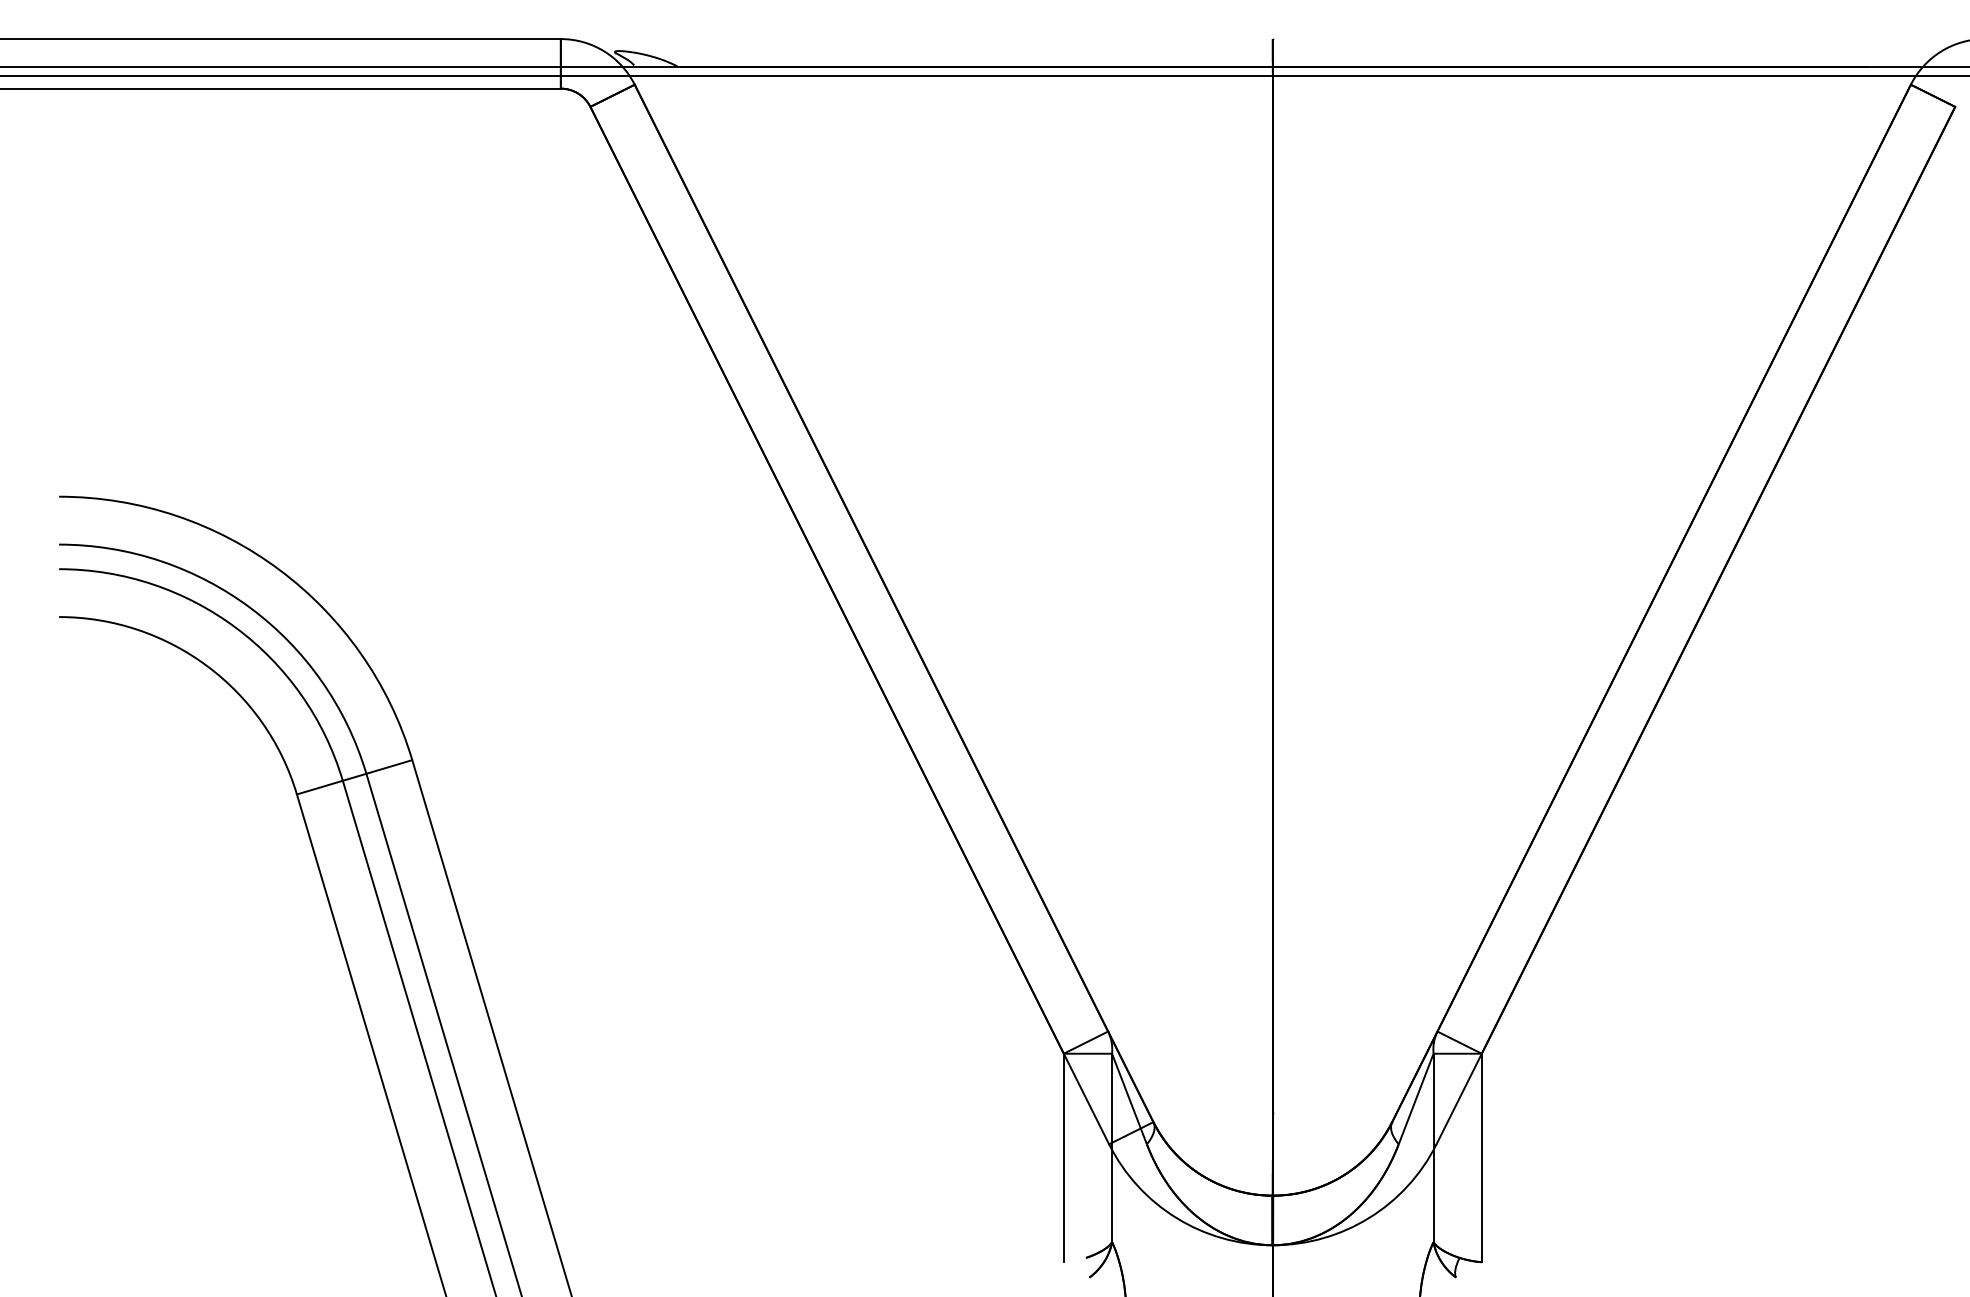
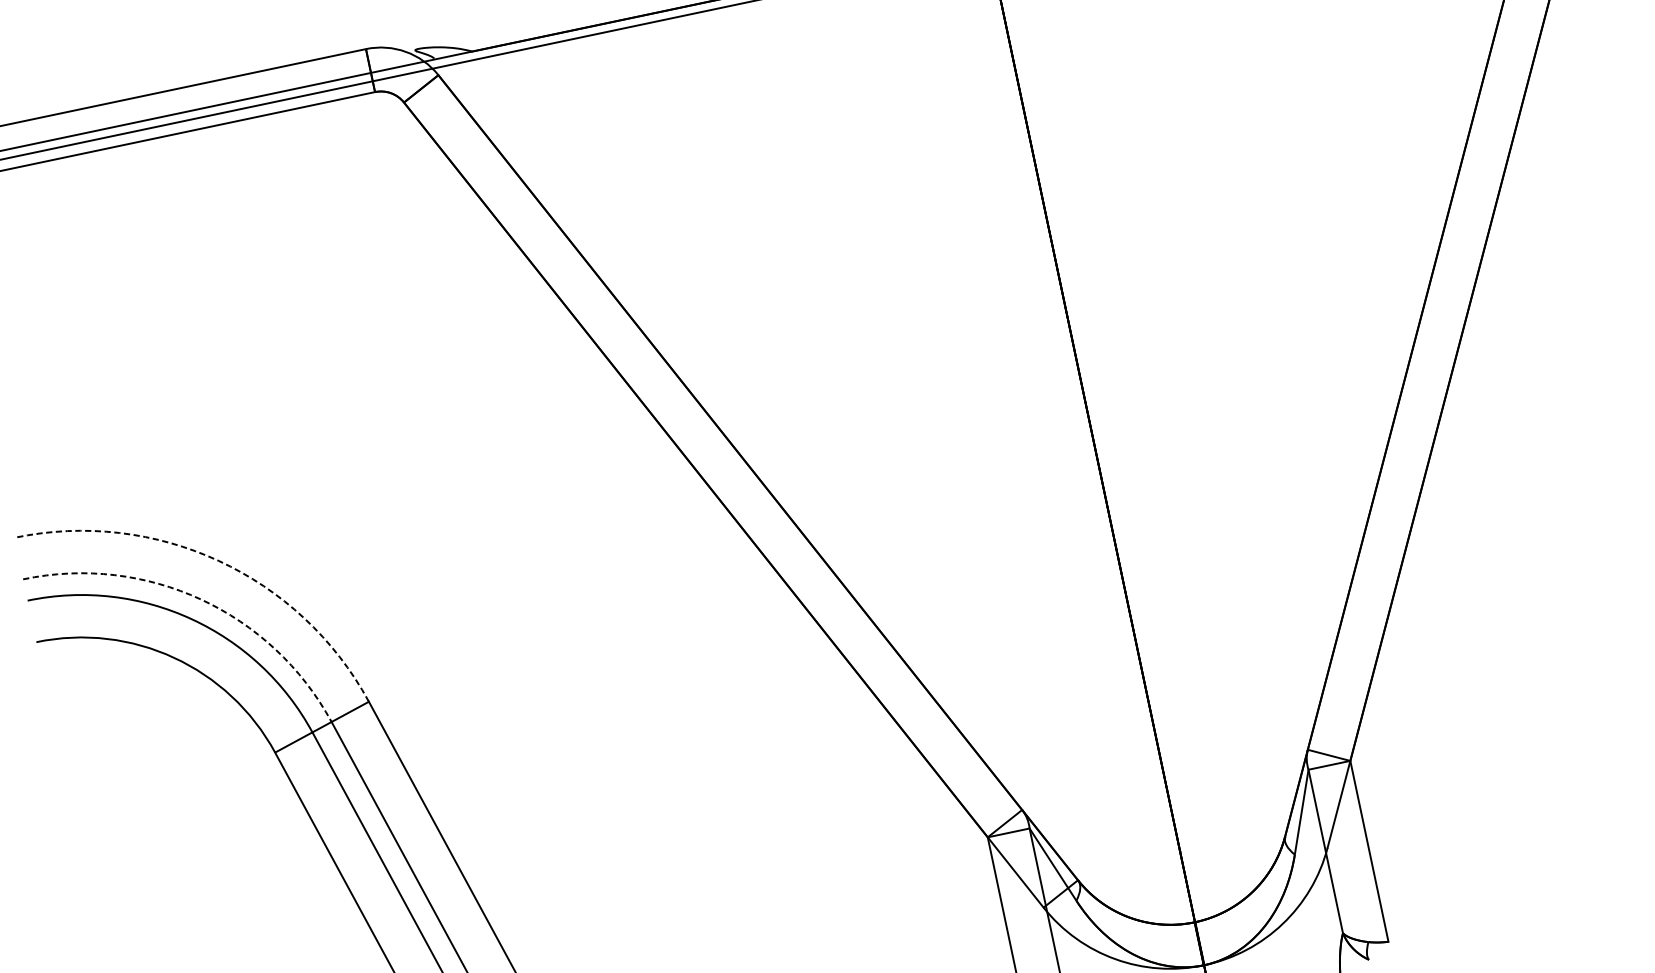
arc: (279, 569) -> (218, 560), solid -> dashed
arc: (250, 608) -> (200, 599), solid -> dashed

